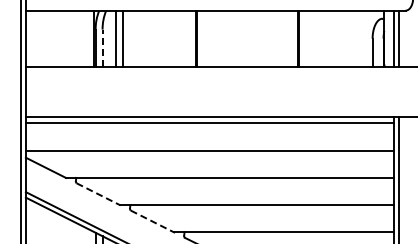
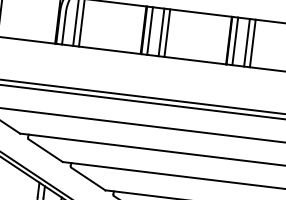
line: (204, 38) -> (150, 30), added
line: (217, 38) -> (161, 32), added
line: (224, 38) -> (167, 32), added
line: (305, 38) -> (235, 40), added
line: (319, 38) -> (246, 42), added
line: (326, 38) -> (252, 43), added
line: (102, 48) -> (63, 28), dashed -> solid
line: (98, 194) -> (45, 150), dashed -> solid
line: (152, 221) -> (88, 178), dashed -> solid

